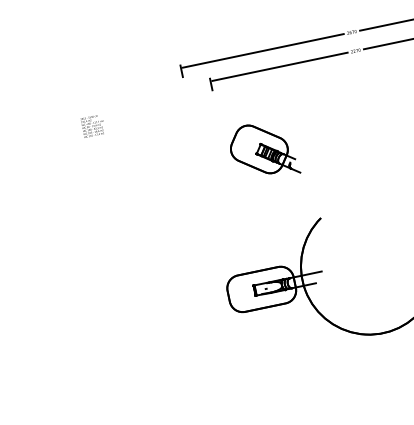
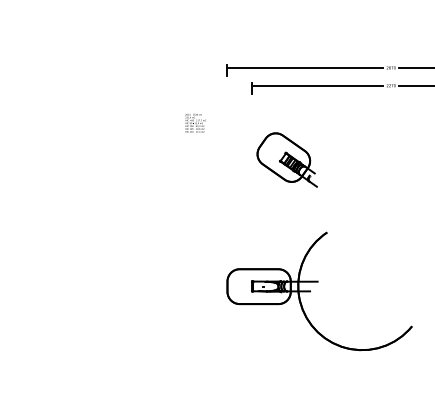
text: (93, 126) -> (195, 123), moved

